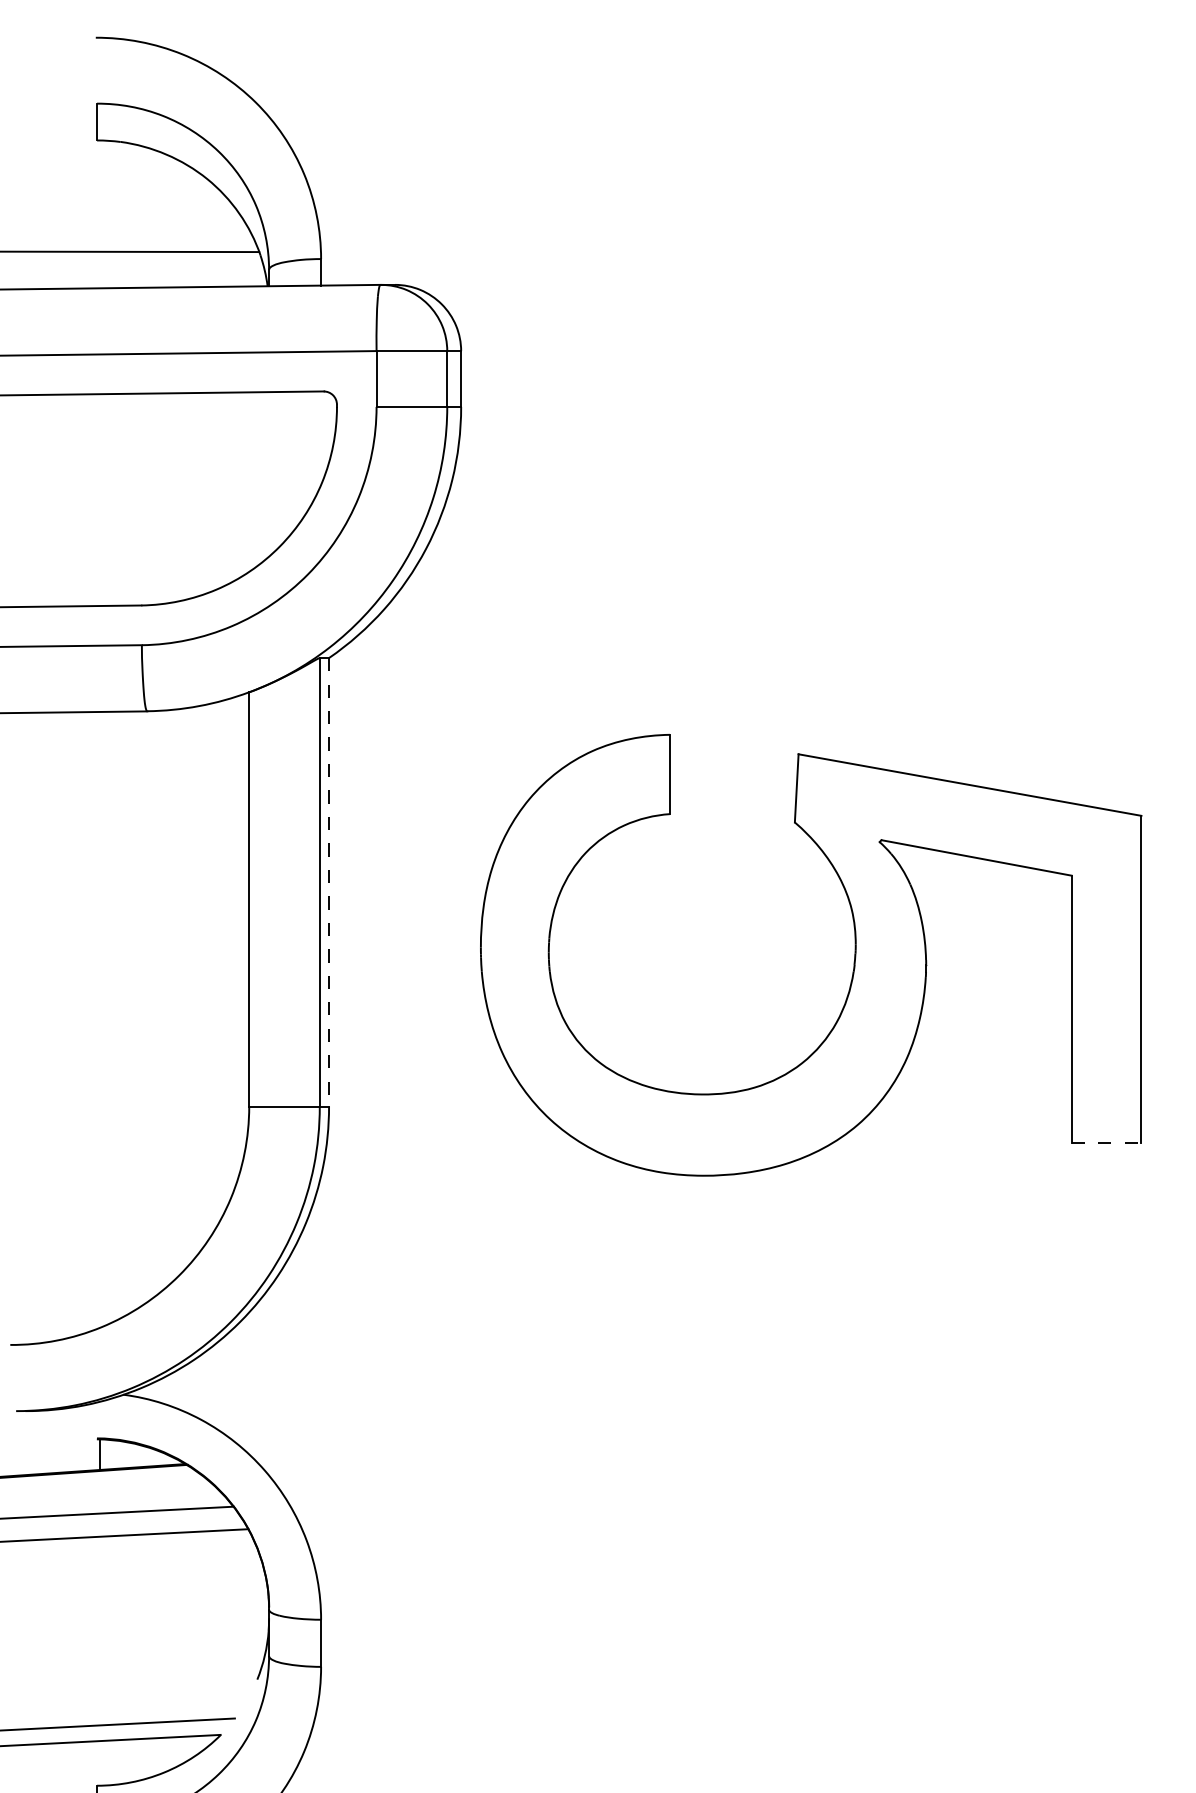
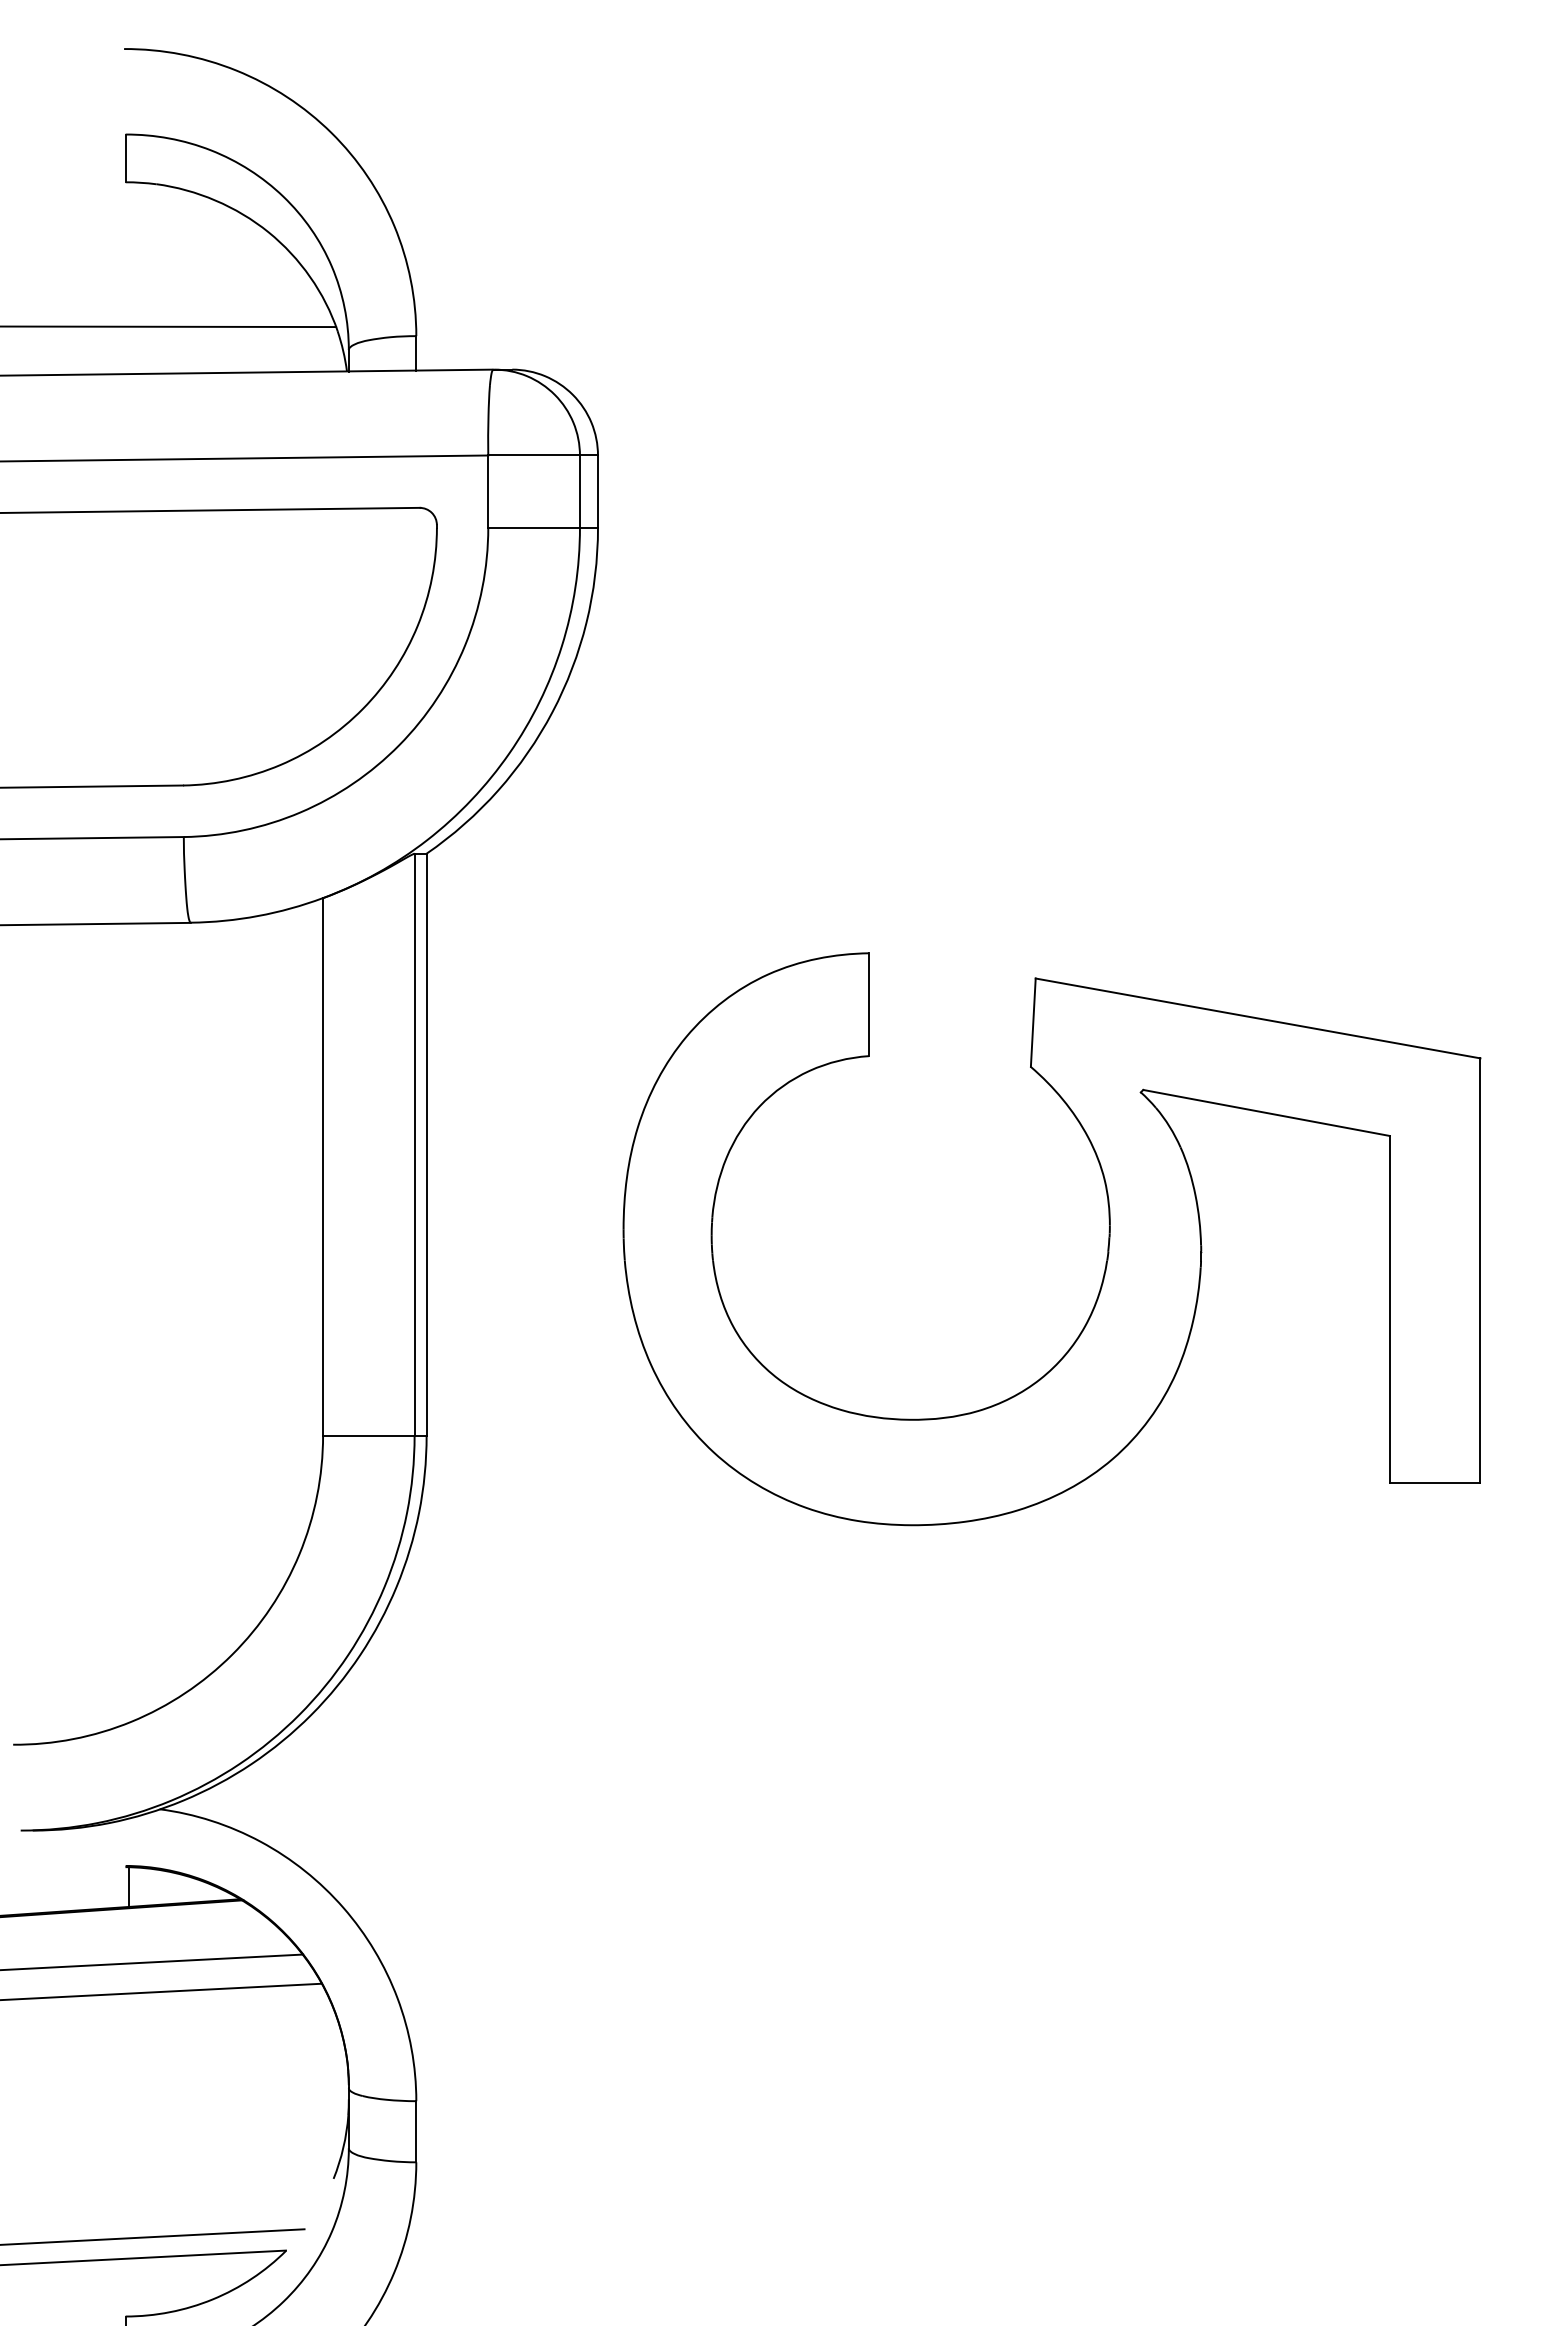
line: (328, 882) -> (426, 1144), dashed -> solid
line: (1106, 1142) -> (1435, 1482), dashed -> solid

